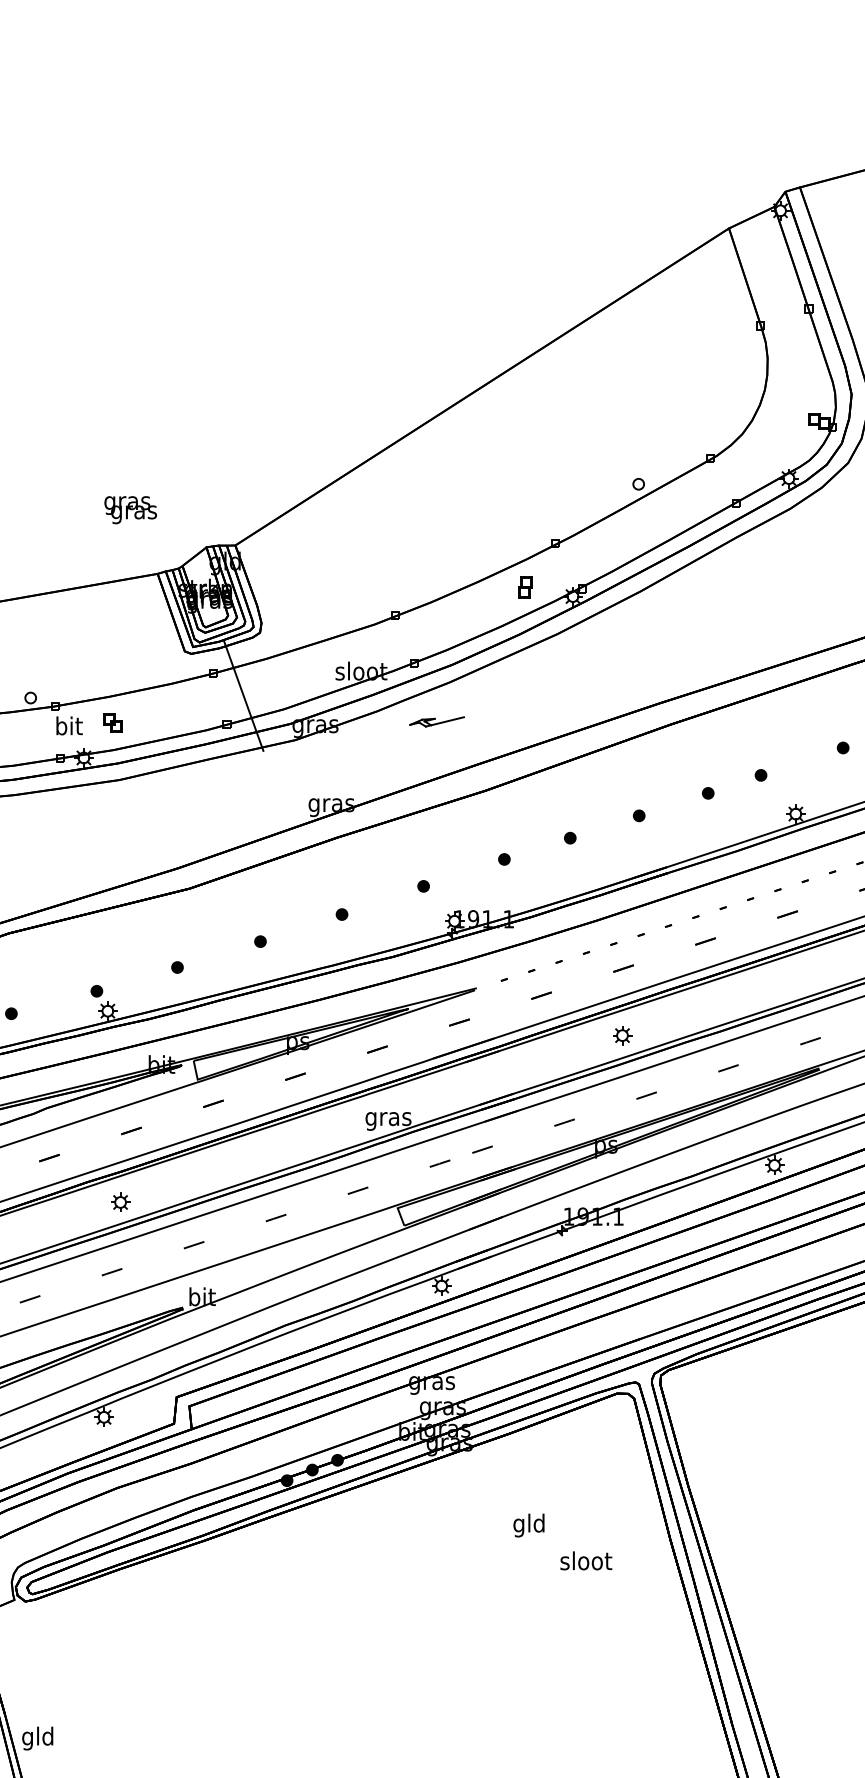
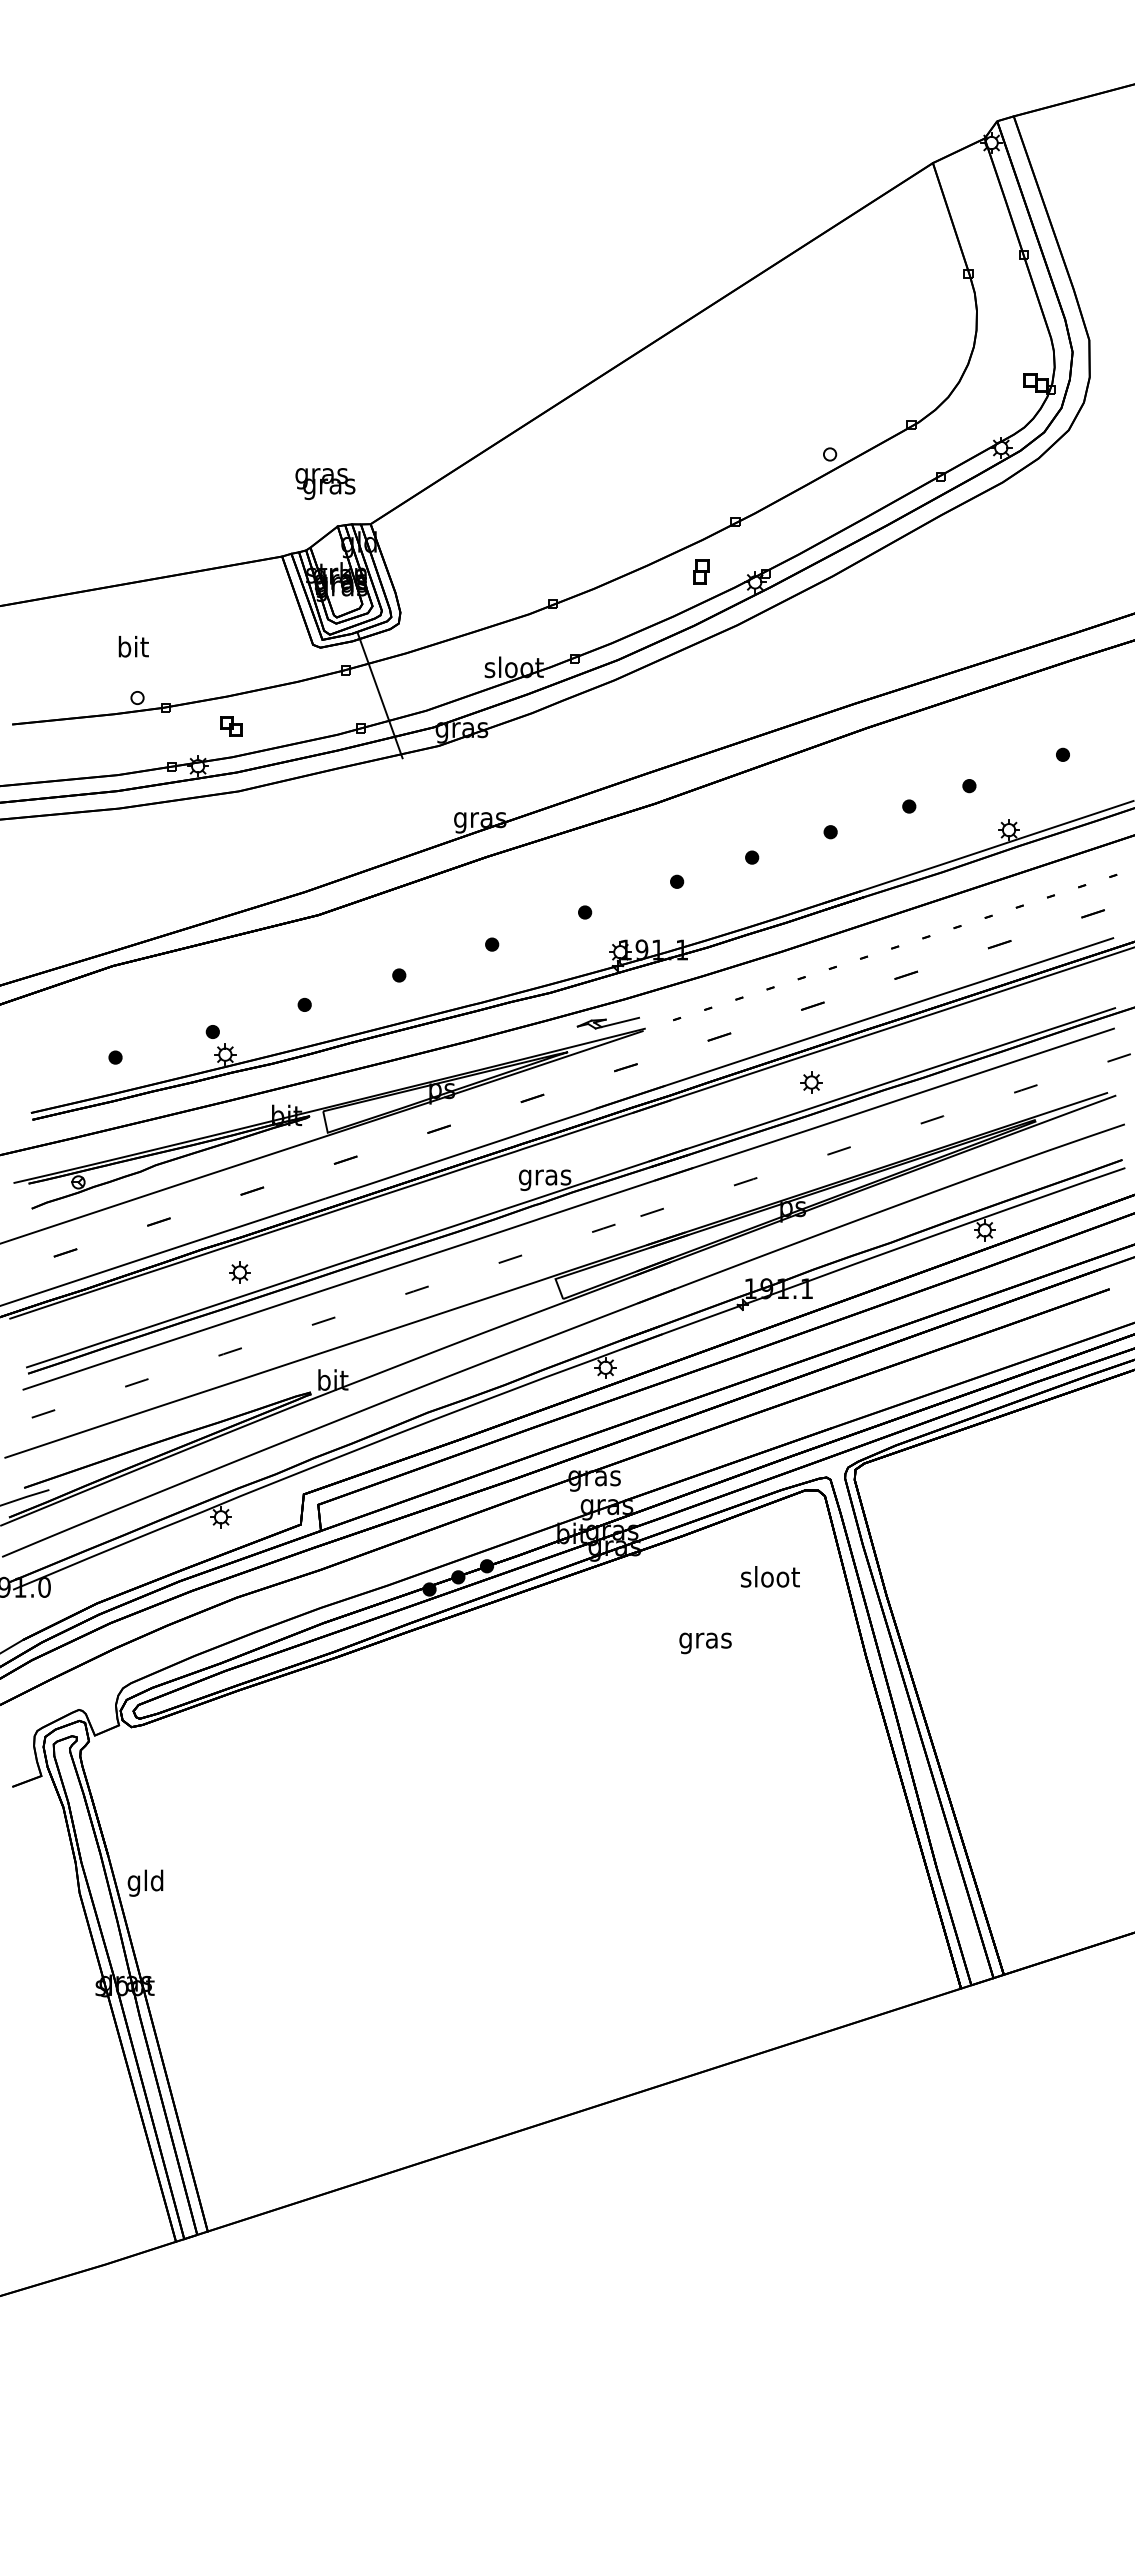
text: (130, 509) -> (325, 483), moved
part: (436, 721) -> (607, 1022), moved
text: (69, 725) -> (133, 646), moved
text: (529, 1525) -> (705, 1640), gld -> gras
text: (586, 1560) -> (770, 1576), moved

